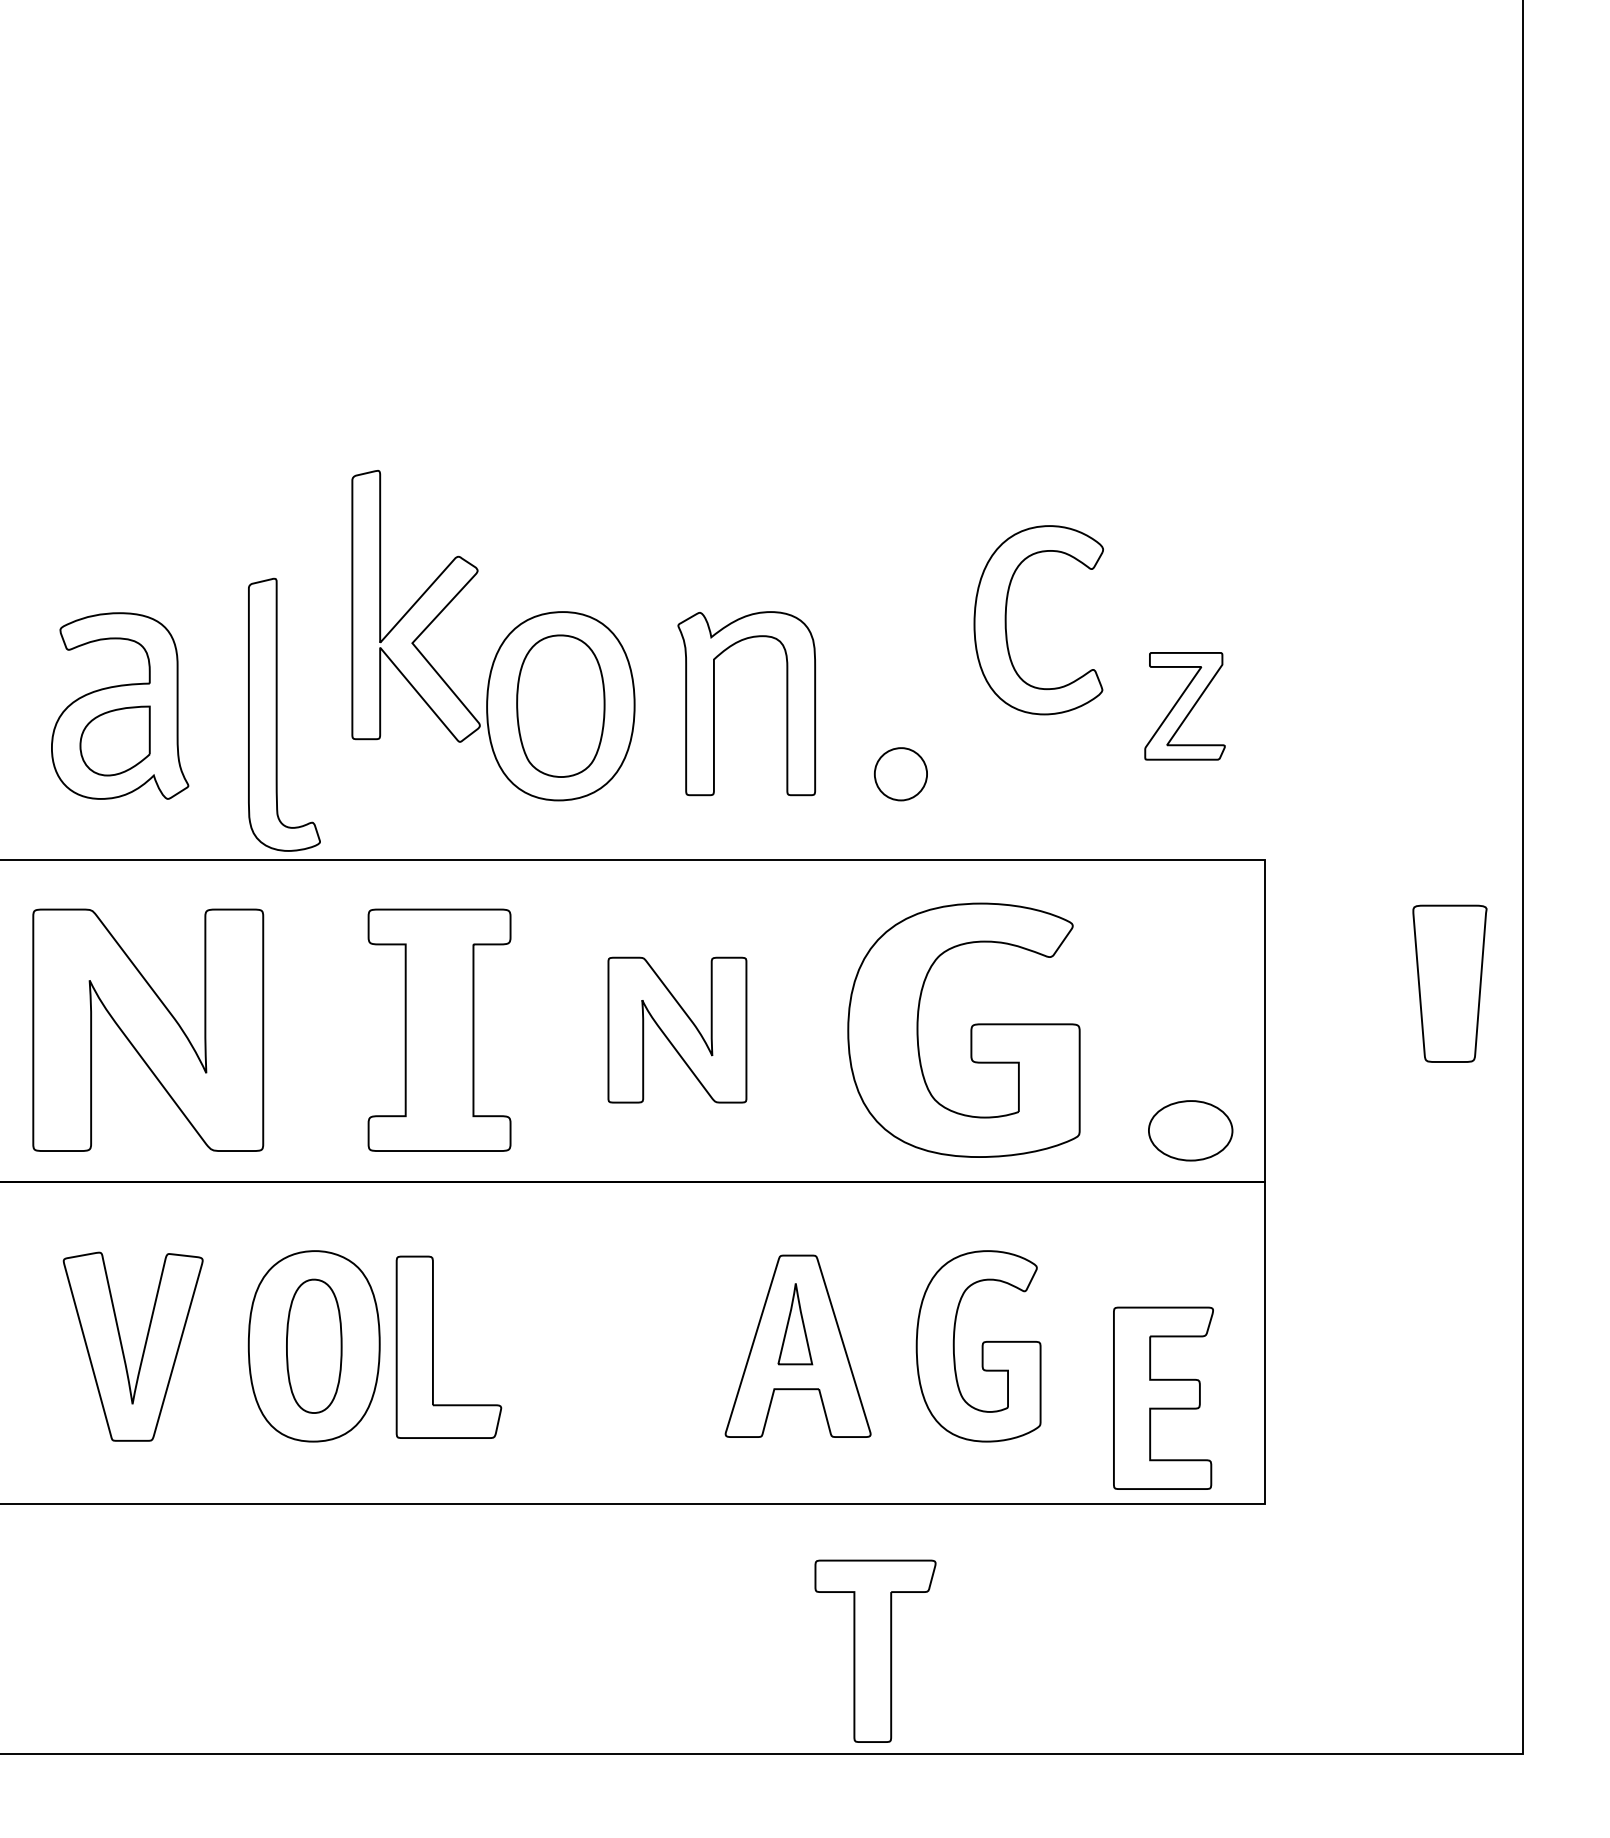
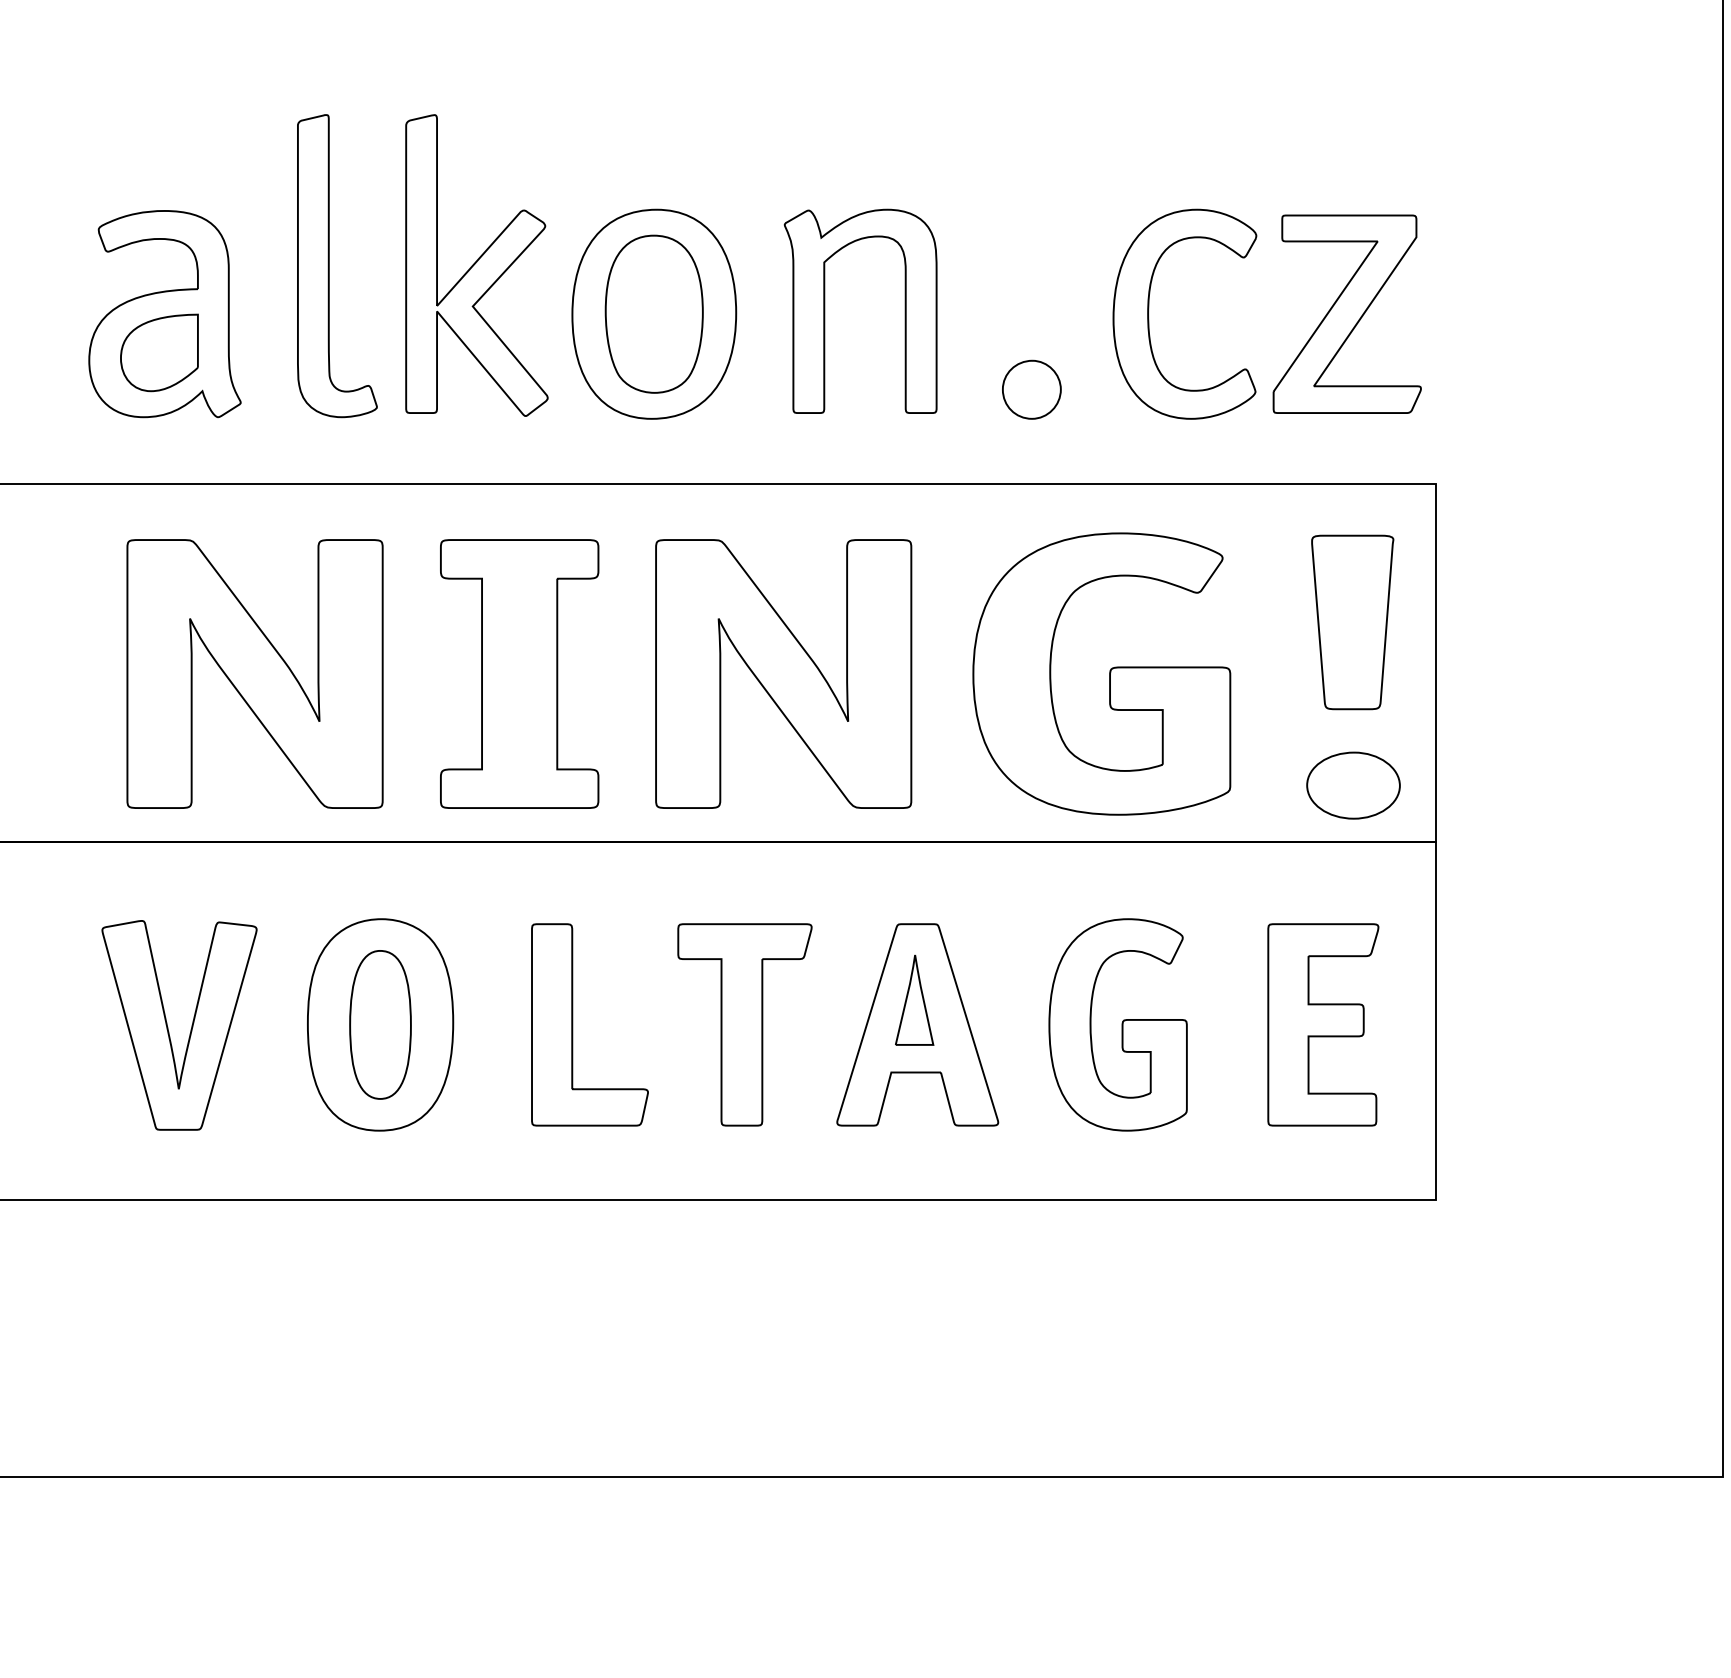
part: (415, 606) -> (476, 265), moved
part: (1006, 620) -> (1149, 314), moved
part: (1184, 706) -> (1346, 314), size x1.67
part: (277, 714) -> (329, 265), moved
part: (1449, 983) -> (1352, 622), moved
part: (148, 1029) -> (255, 673), moved
part: (677, 1029) -> (783, 673), size x1.67
part: (433, 1346) -> (572, 1023), moved
part: (1163, 1397) -> (1323, 1023), moved
part: (875, 1650) -> (744, 1023), moved

